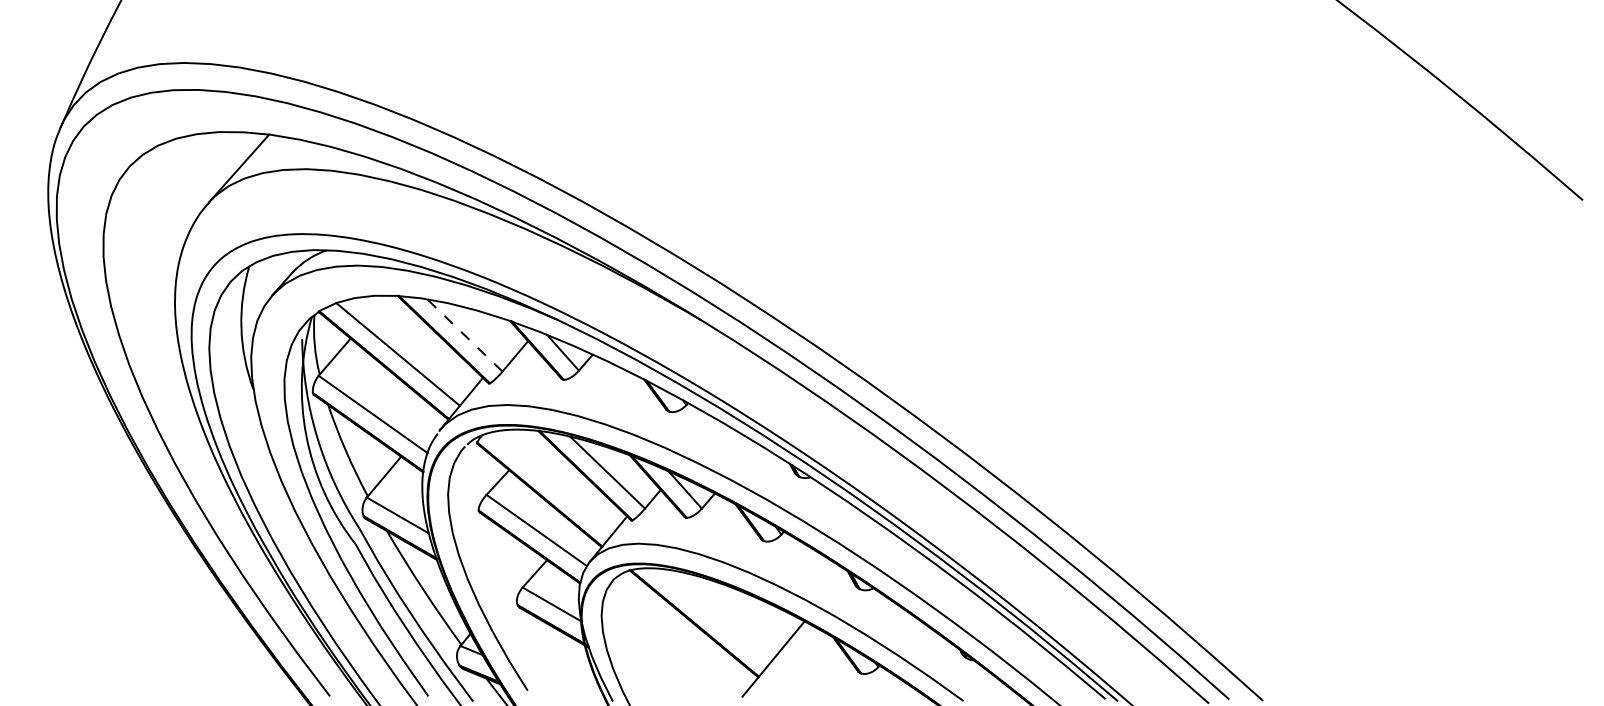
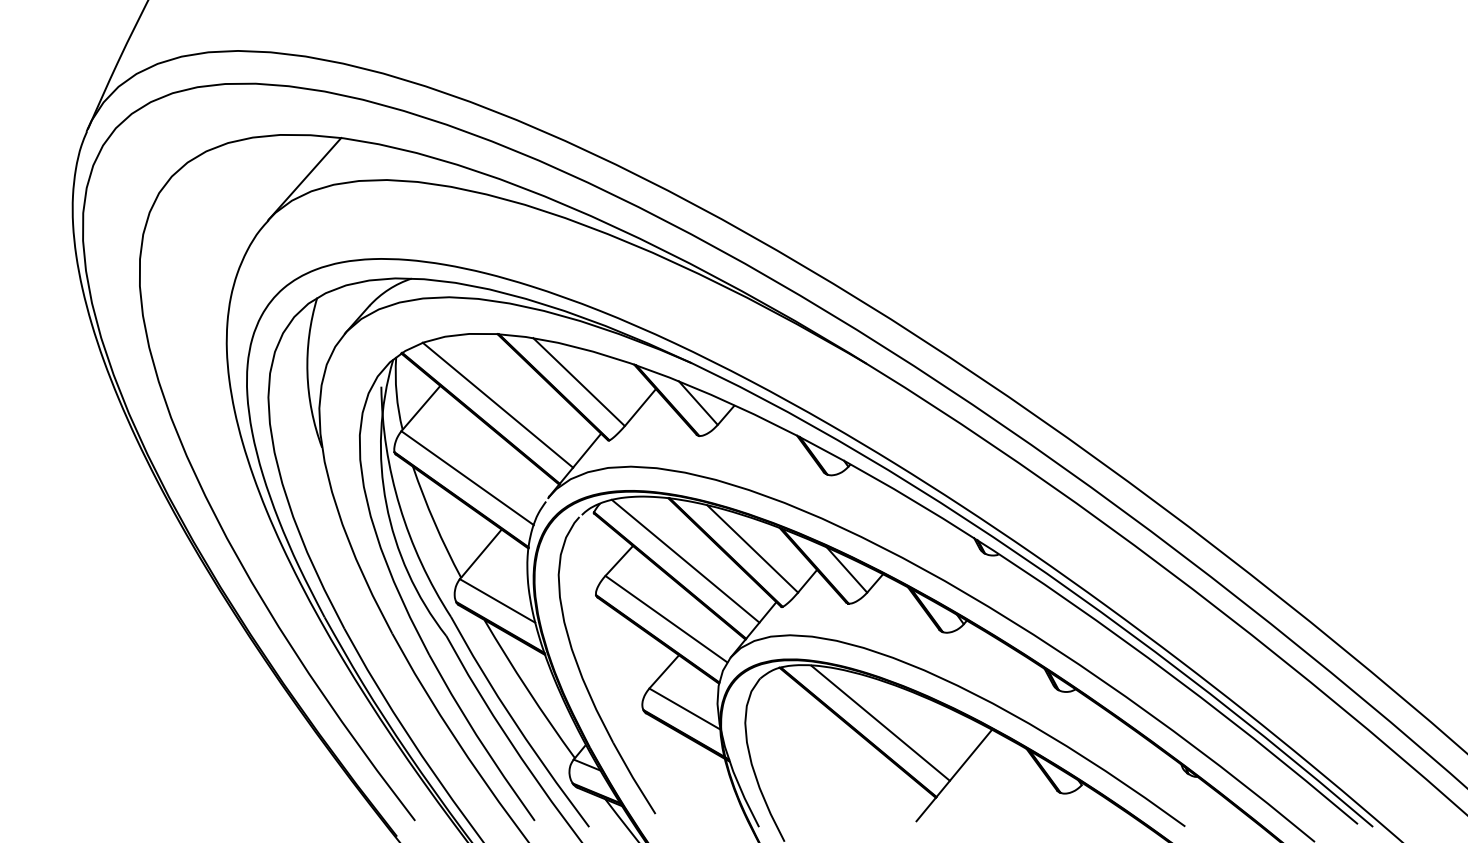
line: (464, 335) -> (578, 382), dashed -> solid
line: (552, 482) -> (685, 560), added
line: (712, 615) -> (880, 722), added

